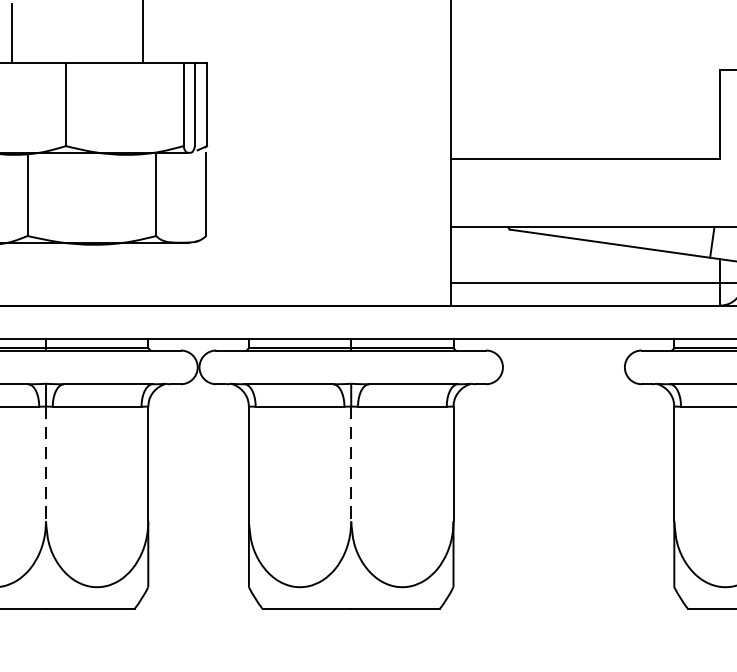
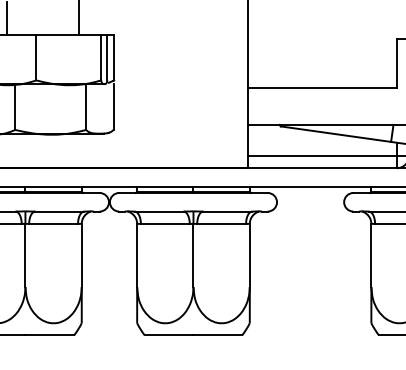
line: (46, 464) -> (25, 255), dashed -> solid
line: (351, 464) -> (193, 255), dashed -> solid

